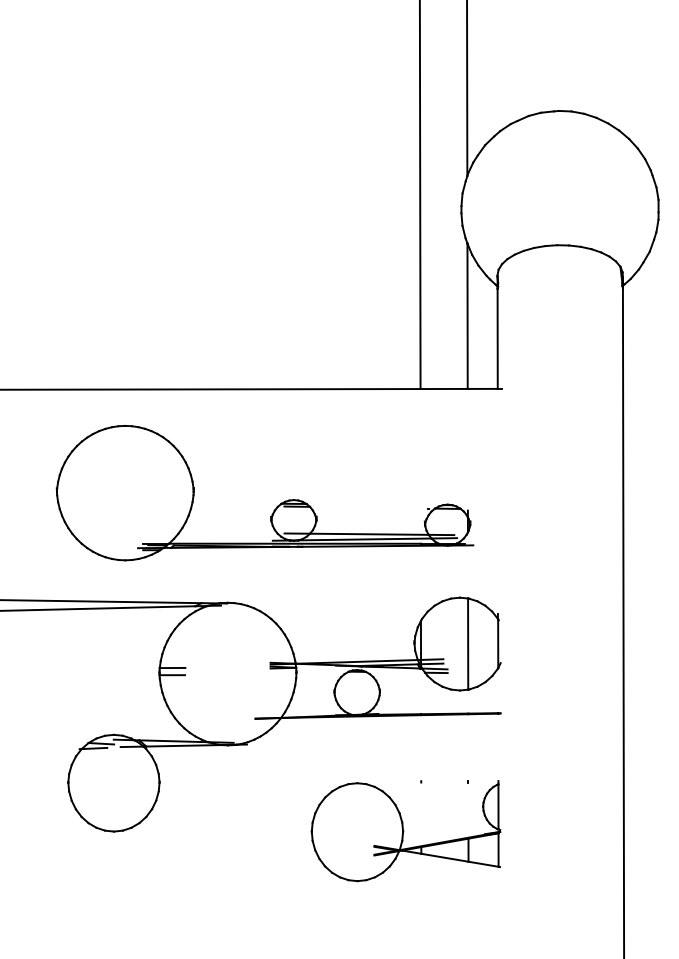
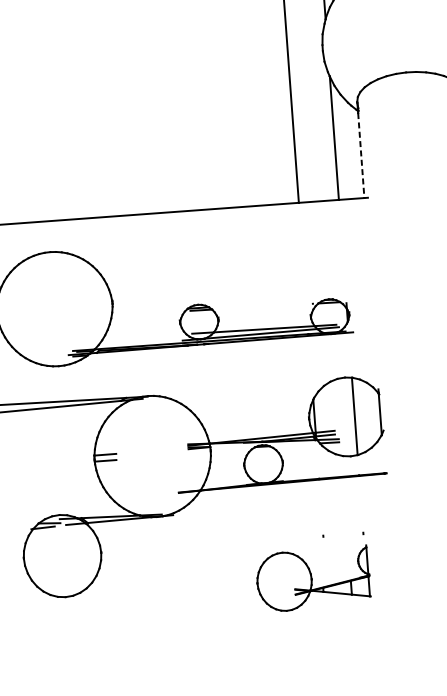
line: (497, 339) -> (361, 156), solid -> dashed
part: (405, 831) -> (313, 579), size x0.7

